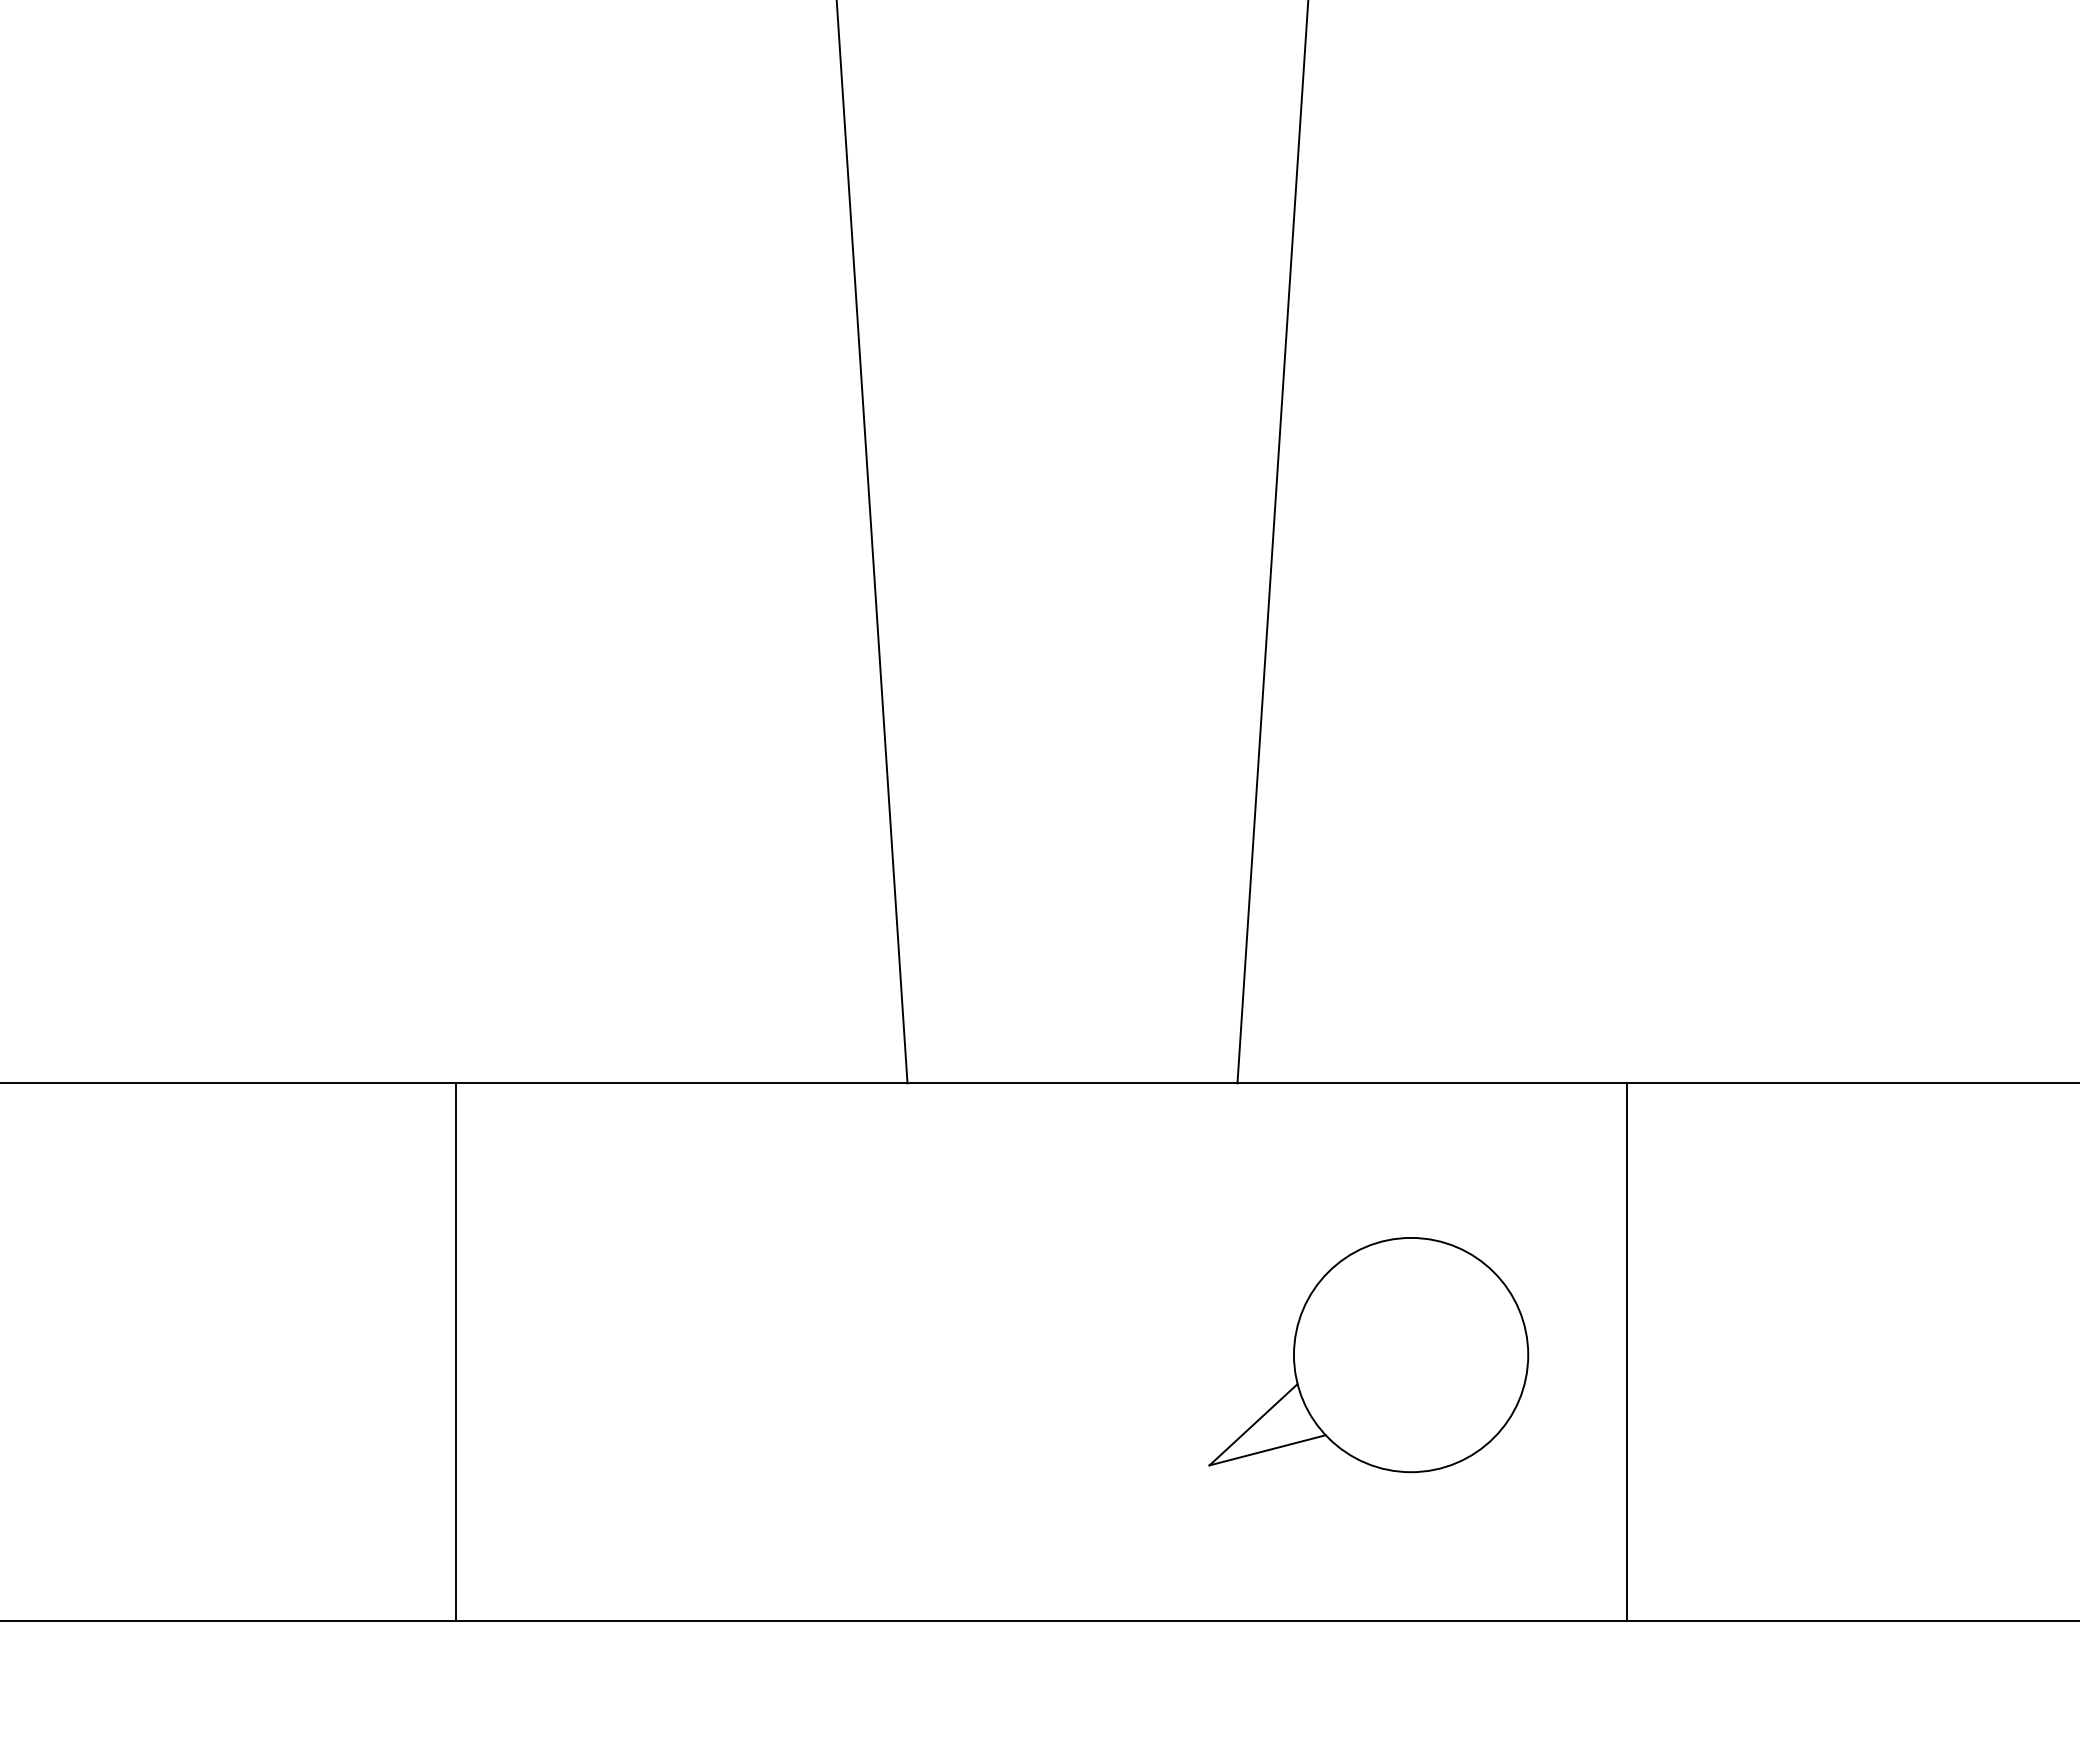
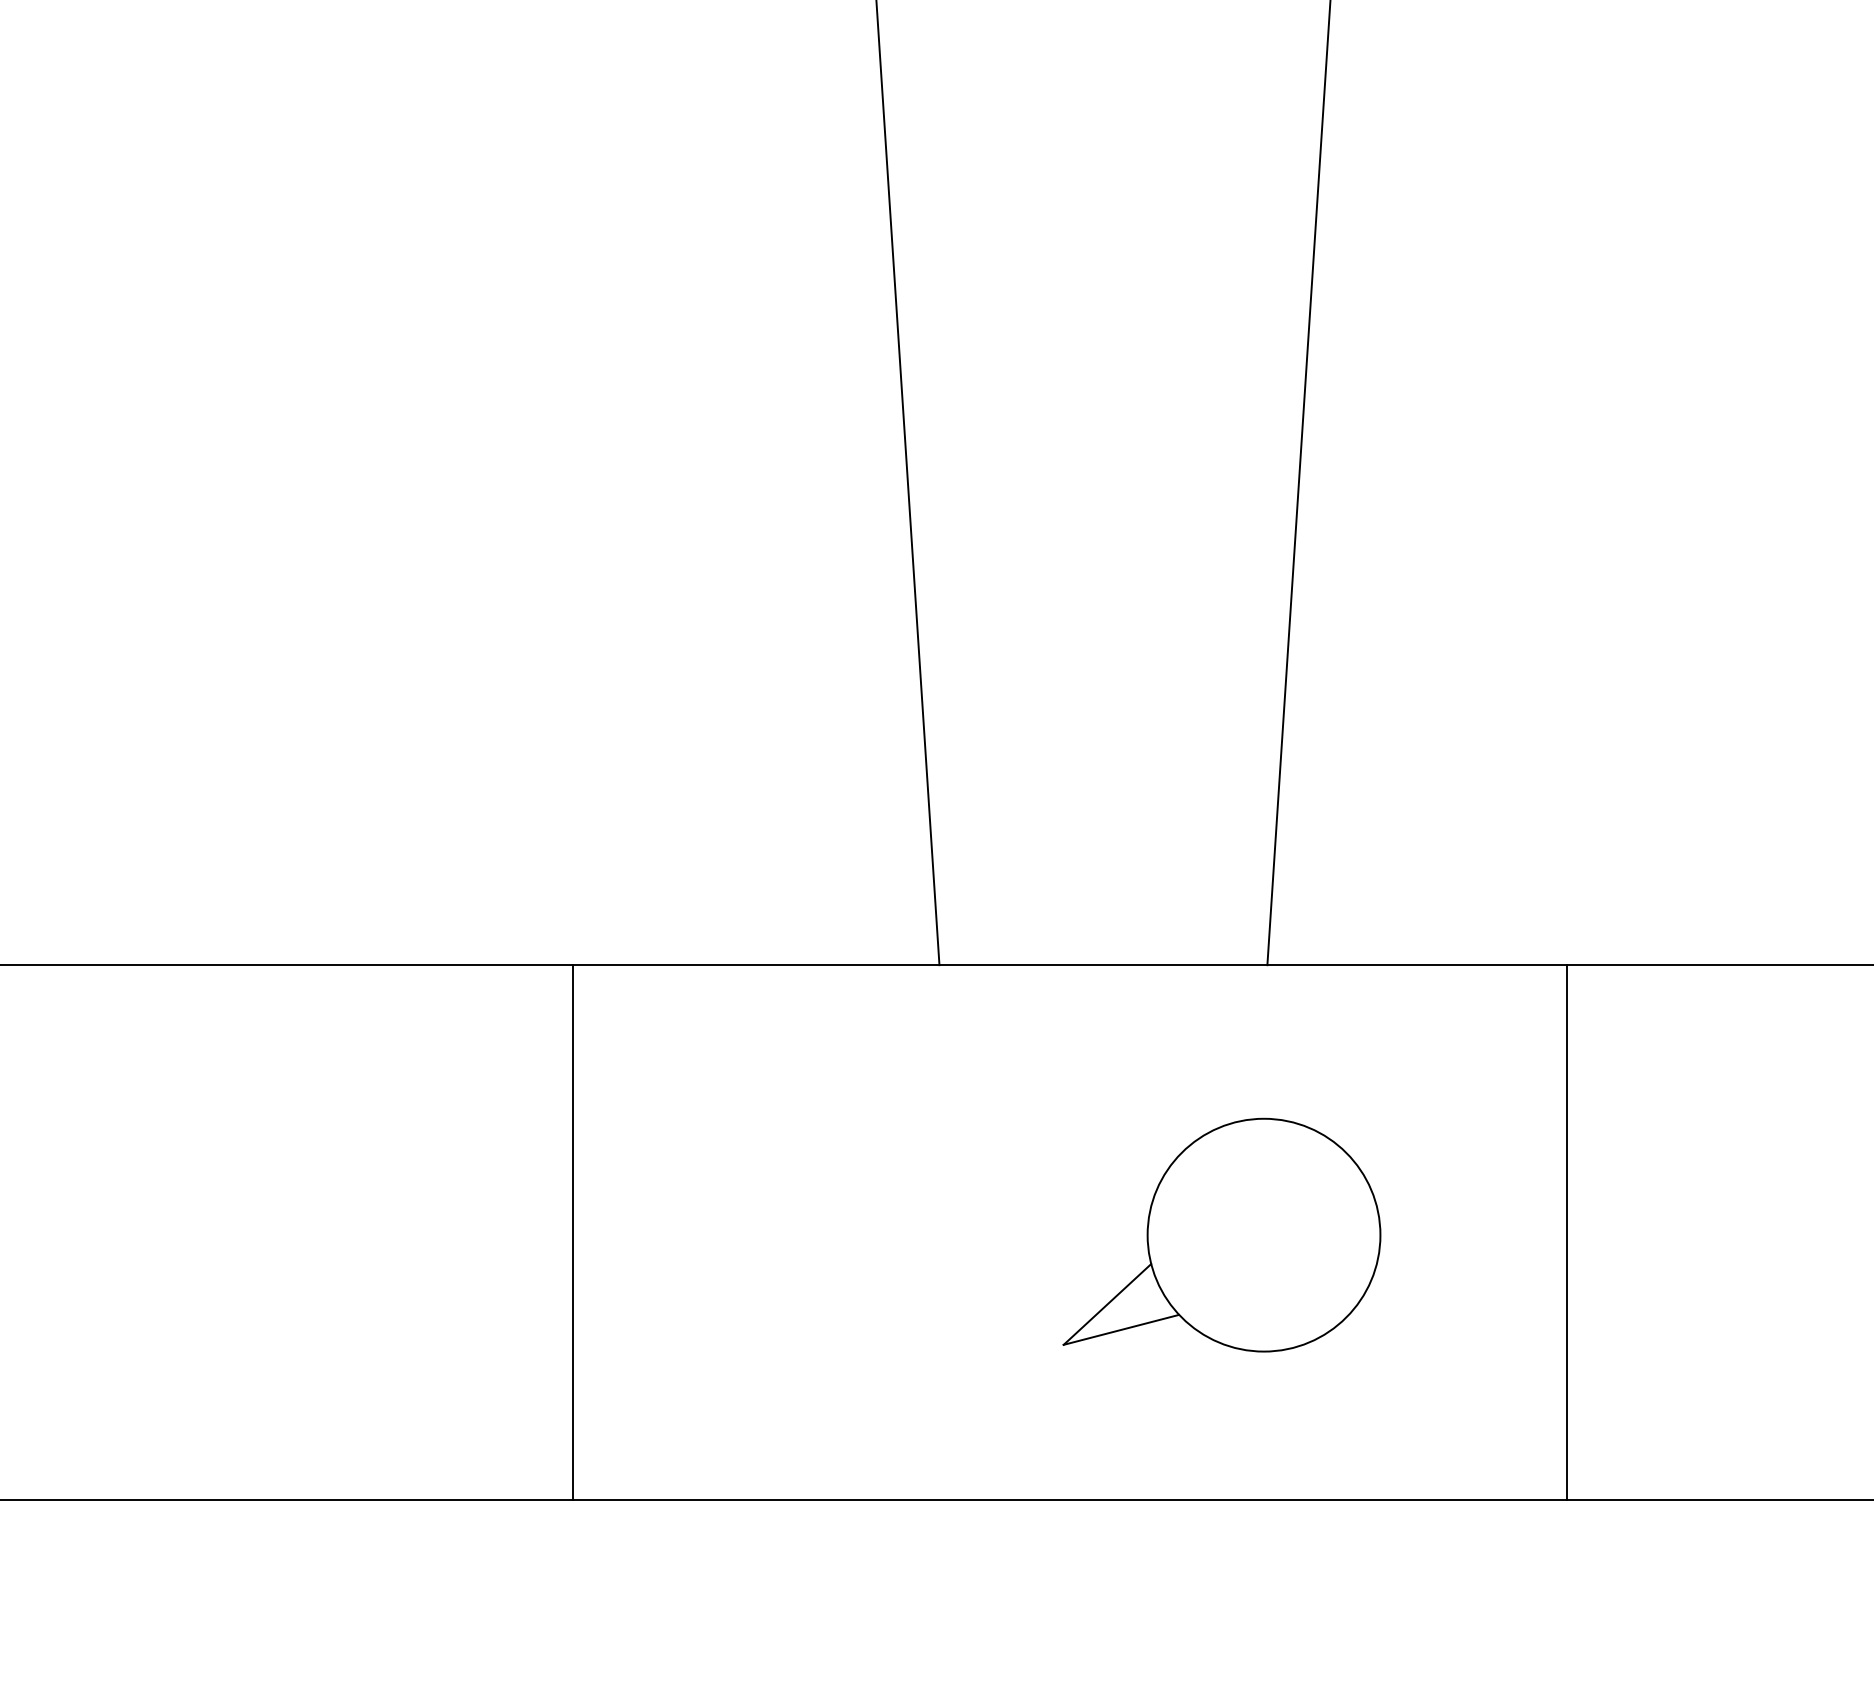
line: (455, 1352) -> (572, 1232), moved
line: (1627, 1352) -> (1566, 1232), moved
part: (1368, 1355) -> (1221, 1235), moved

